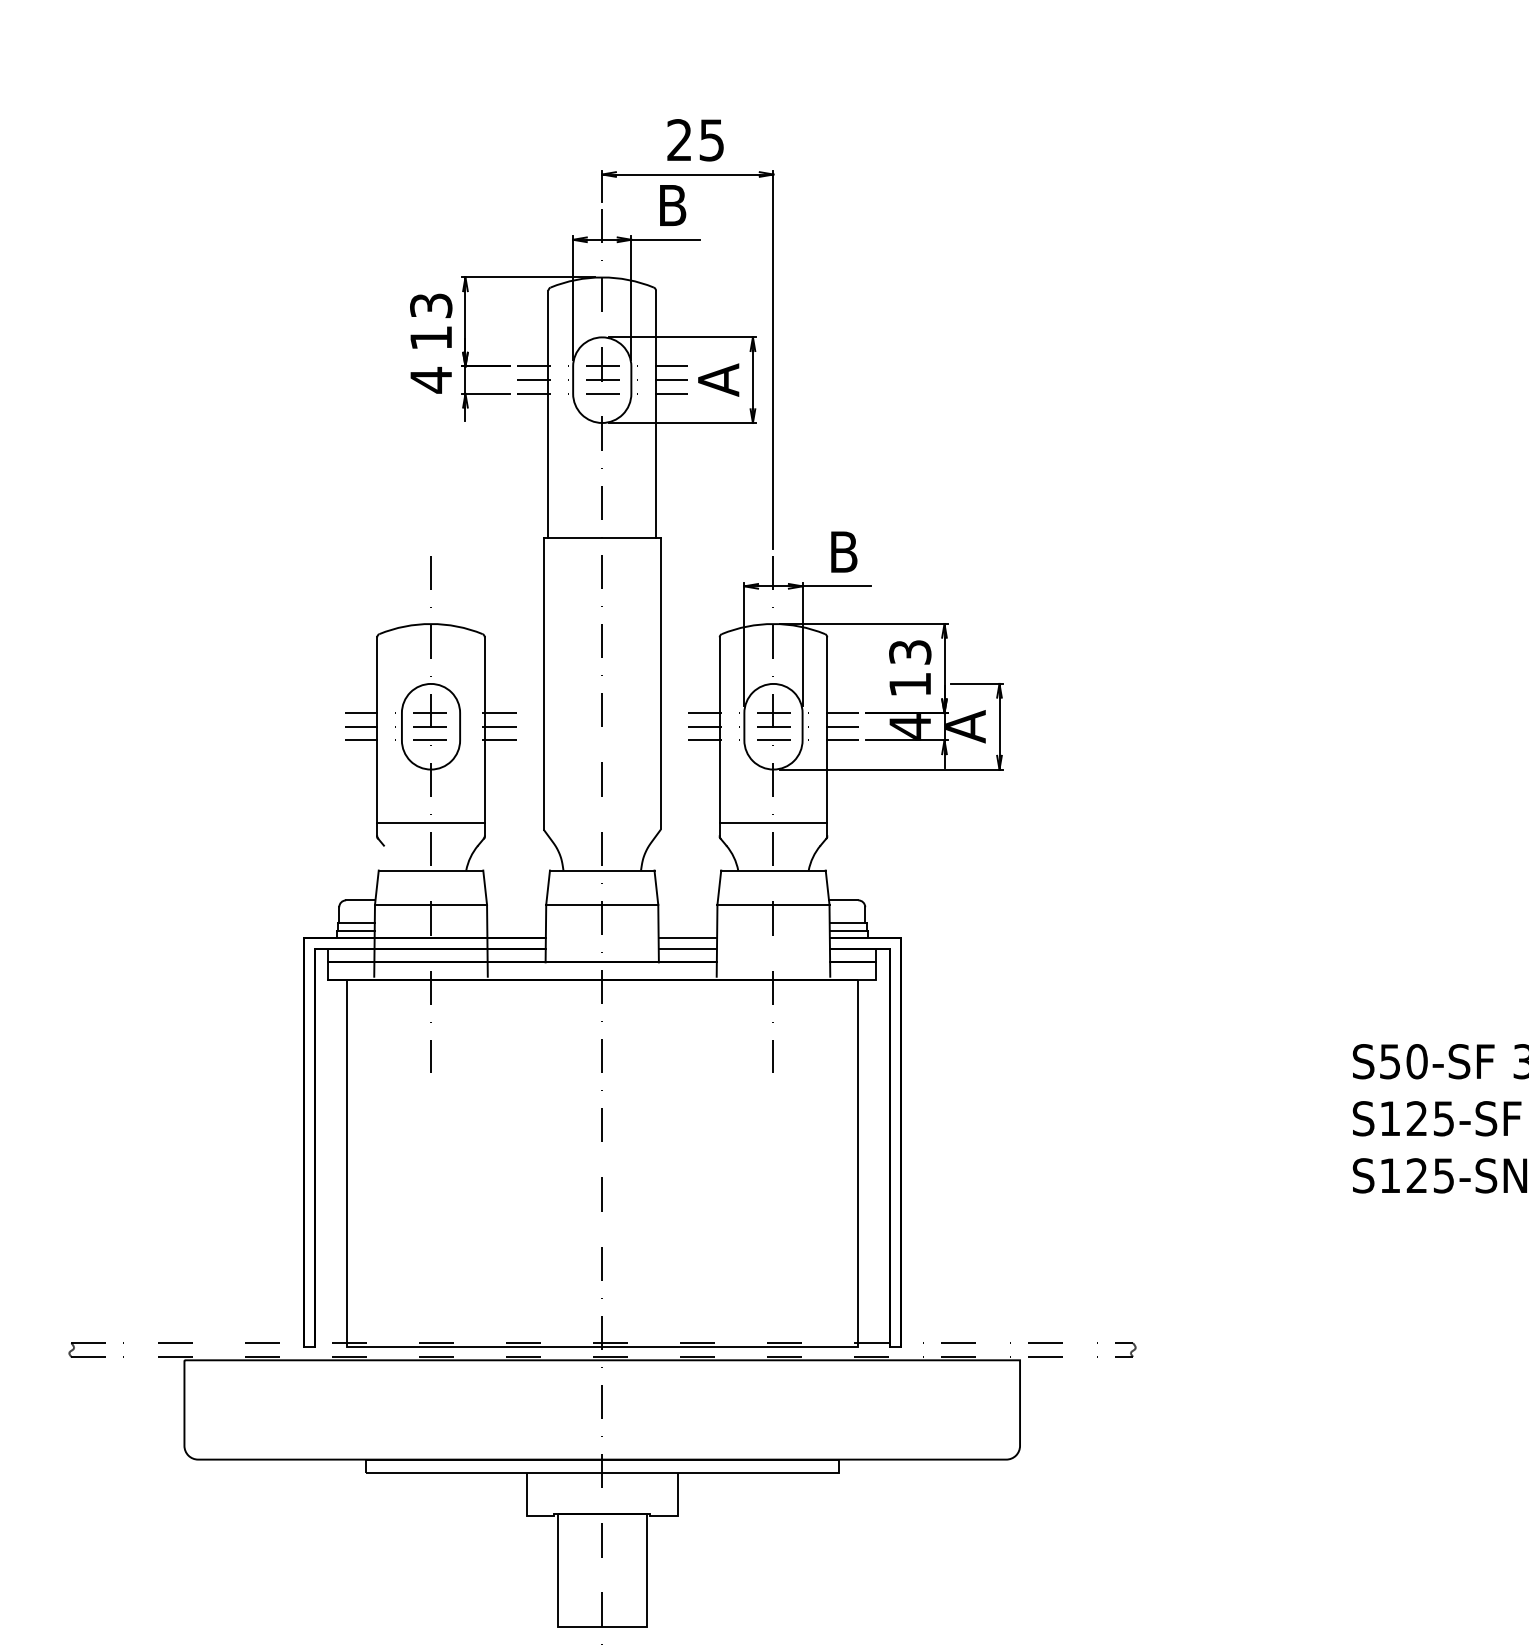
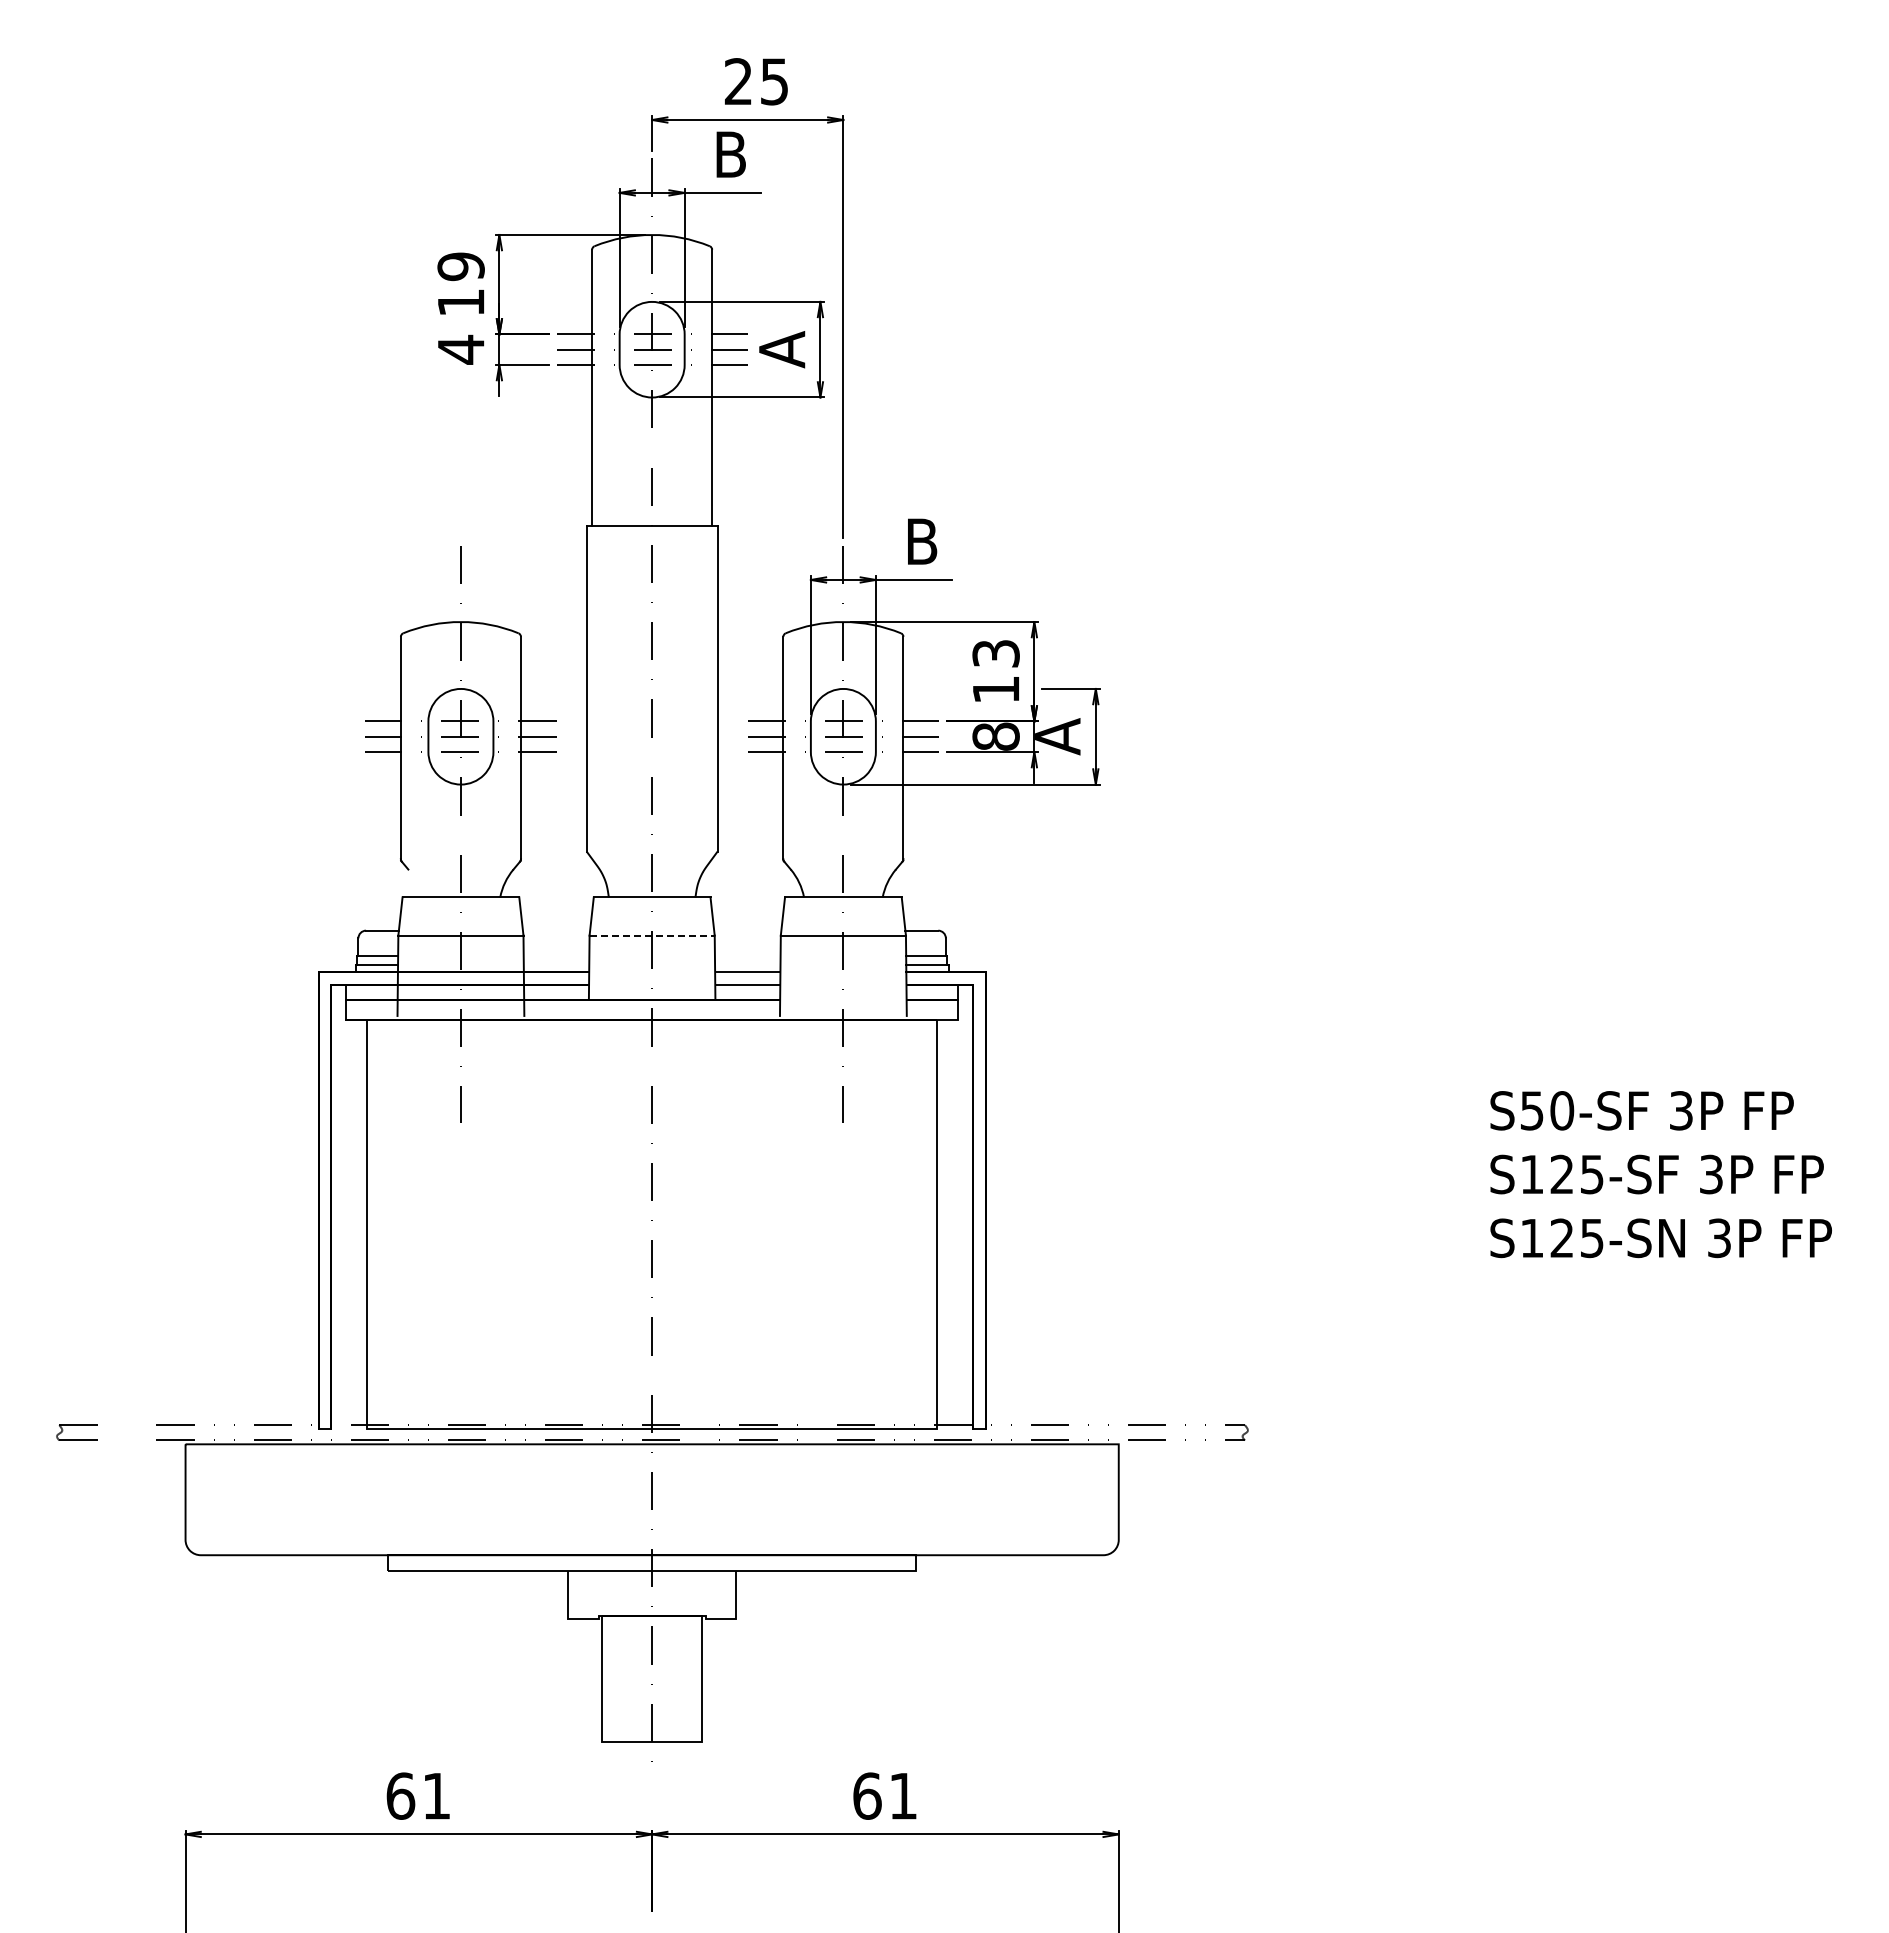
text: (430, 305) -> (460, 266), 13 -> 19
text: (909, 726) -> (995, 736), 4 -> 8
line: (430, 822) -> (460, 843), removed
line: (773, 822) -> (843, 843), removed
line: (602, 904) -> (652, 935), solid -> dashed

